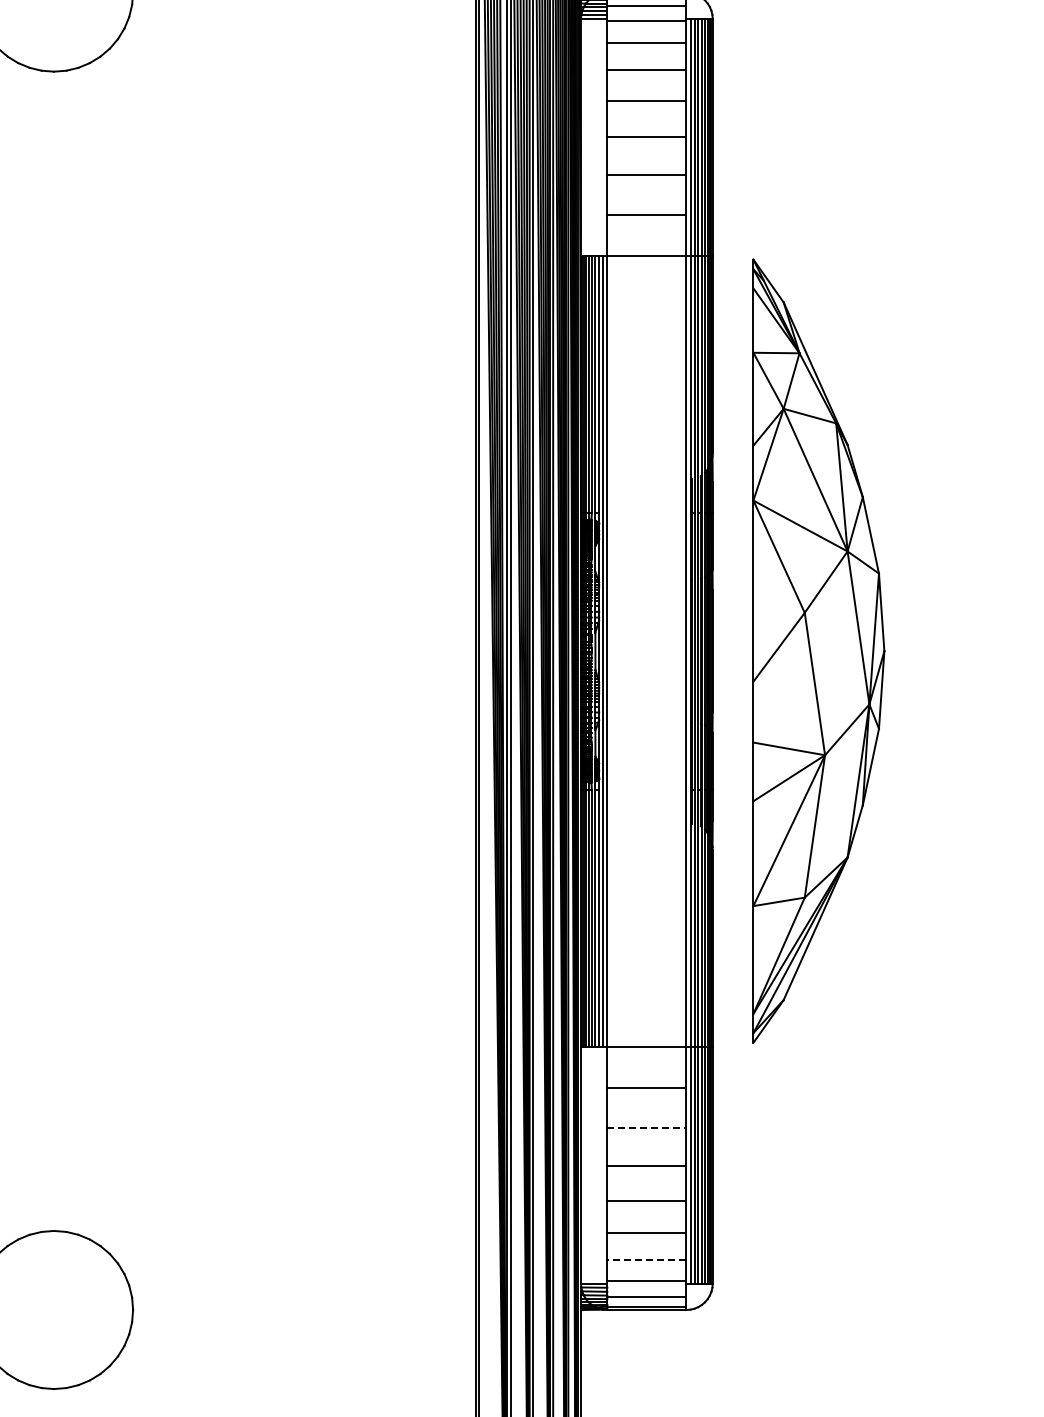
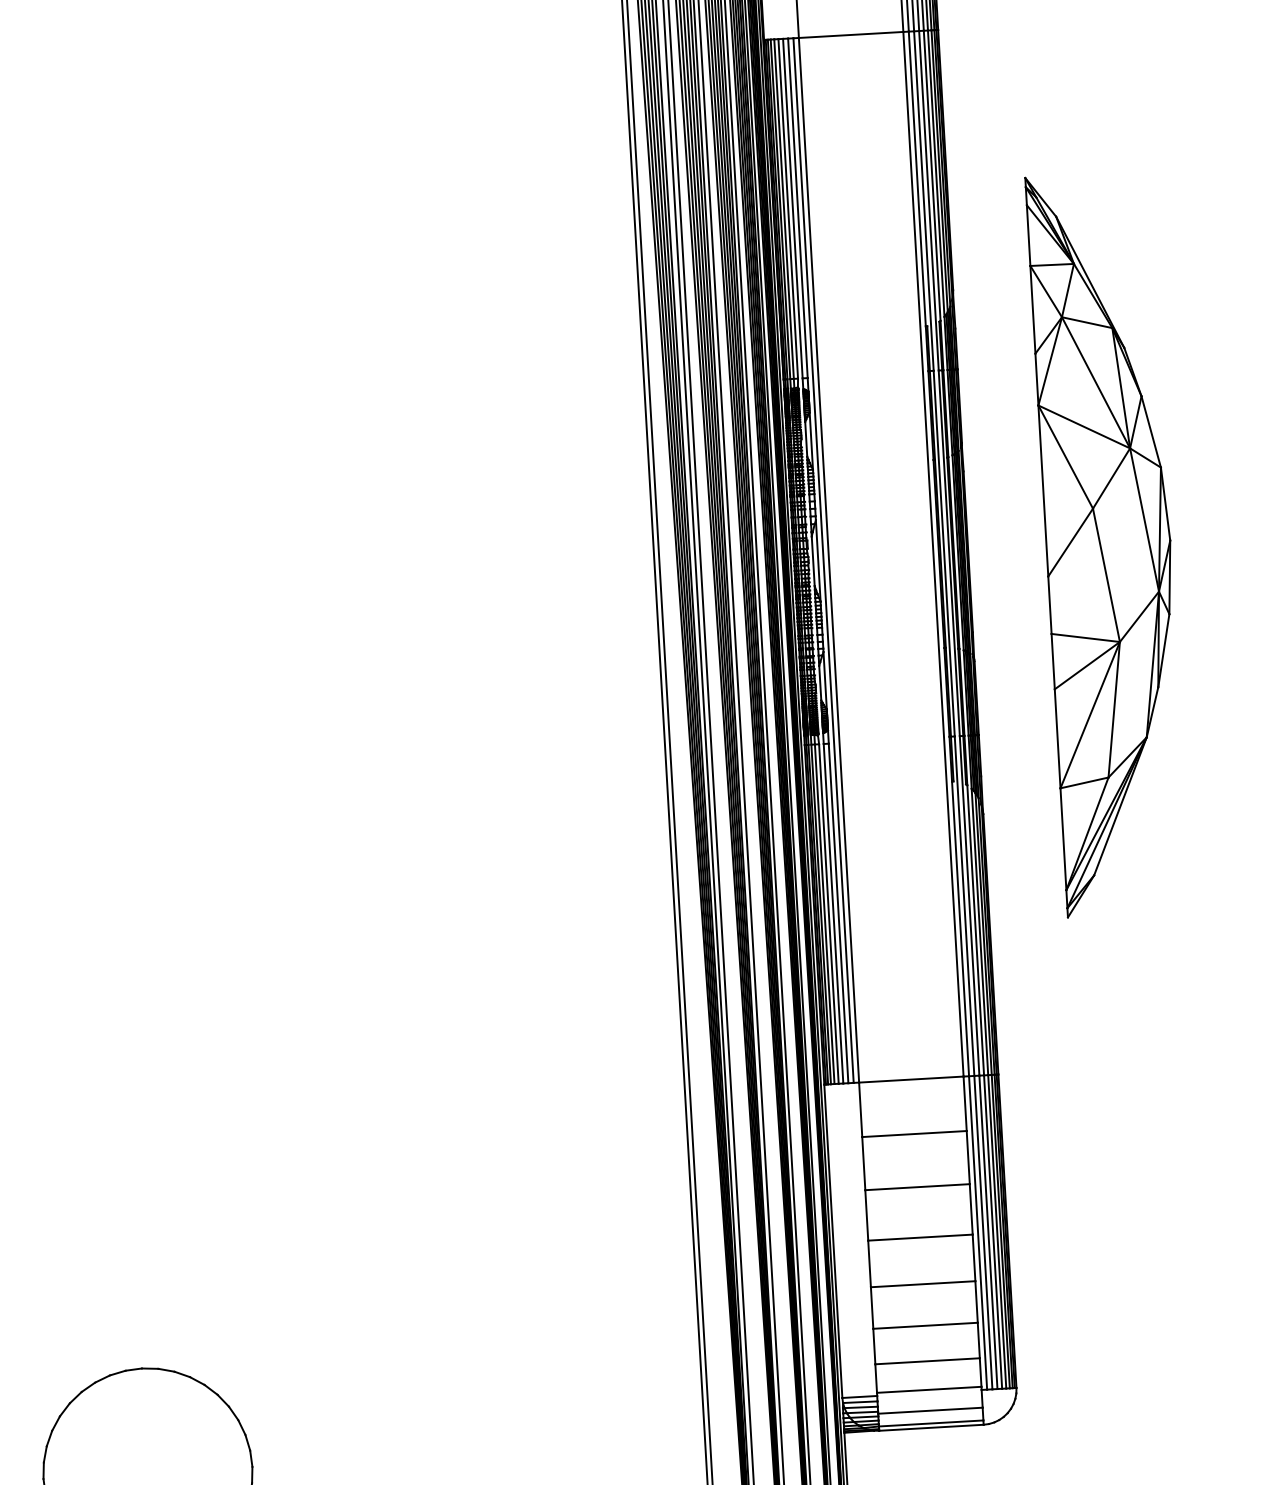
part: (818, 651) -> (1108, 544), size x0.71
line: (646, 1127) -> (917, 1186), dashed -> solid
line: (646, 1259) -> (927, 1361), dashed -> solid

